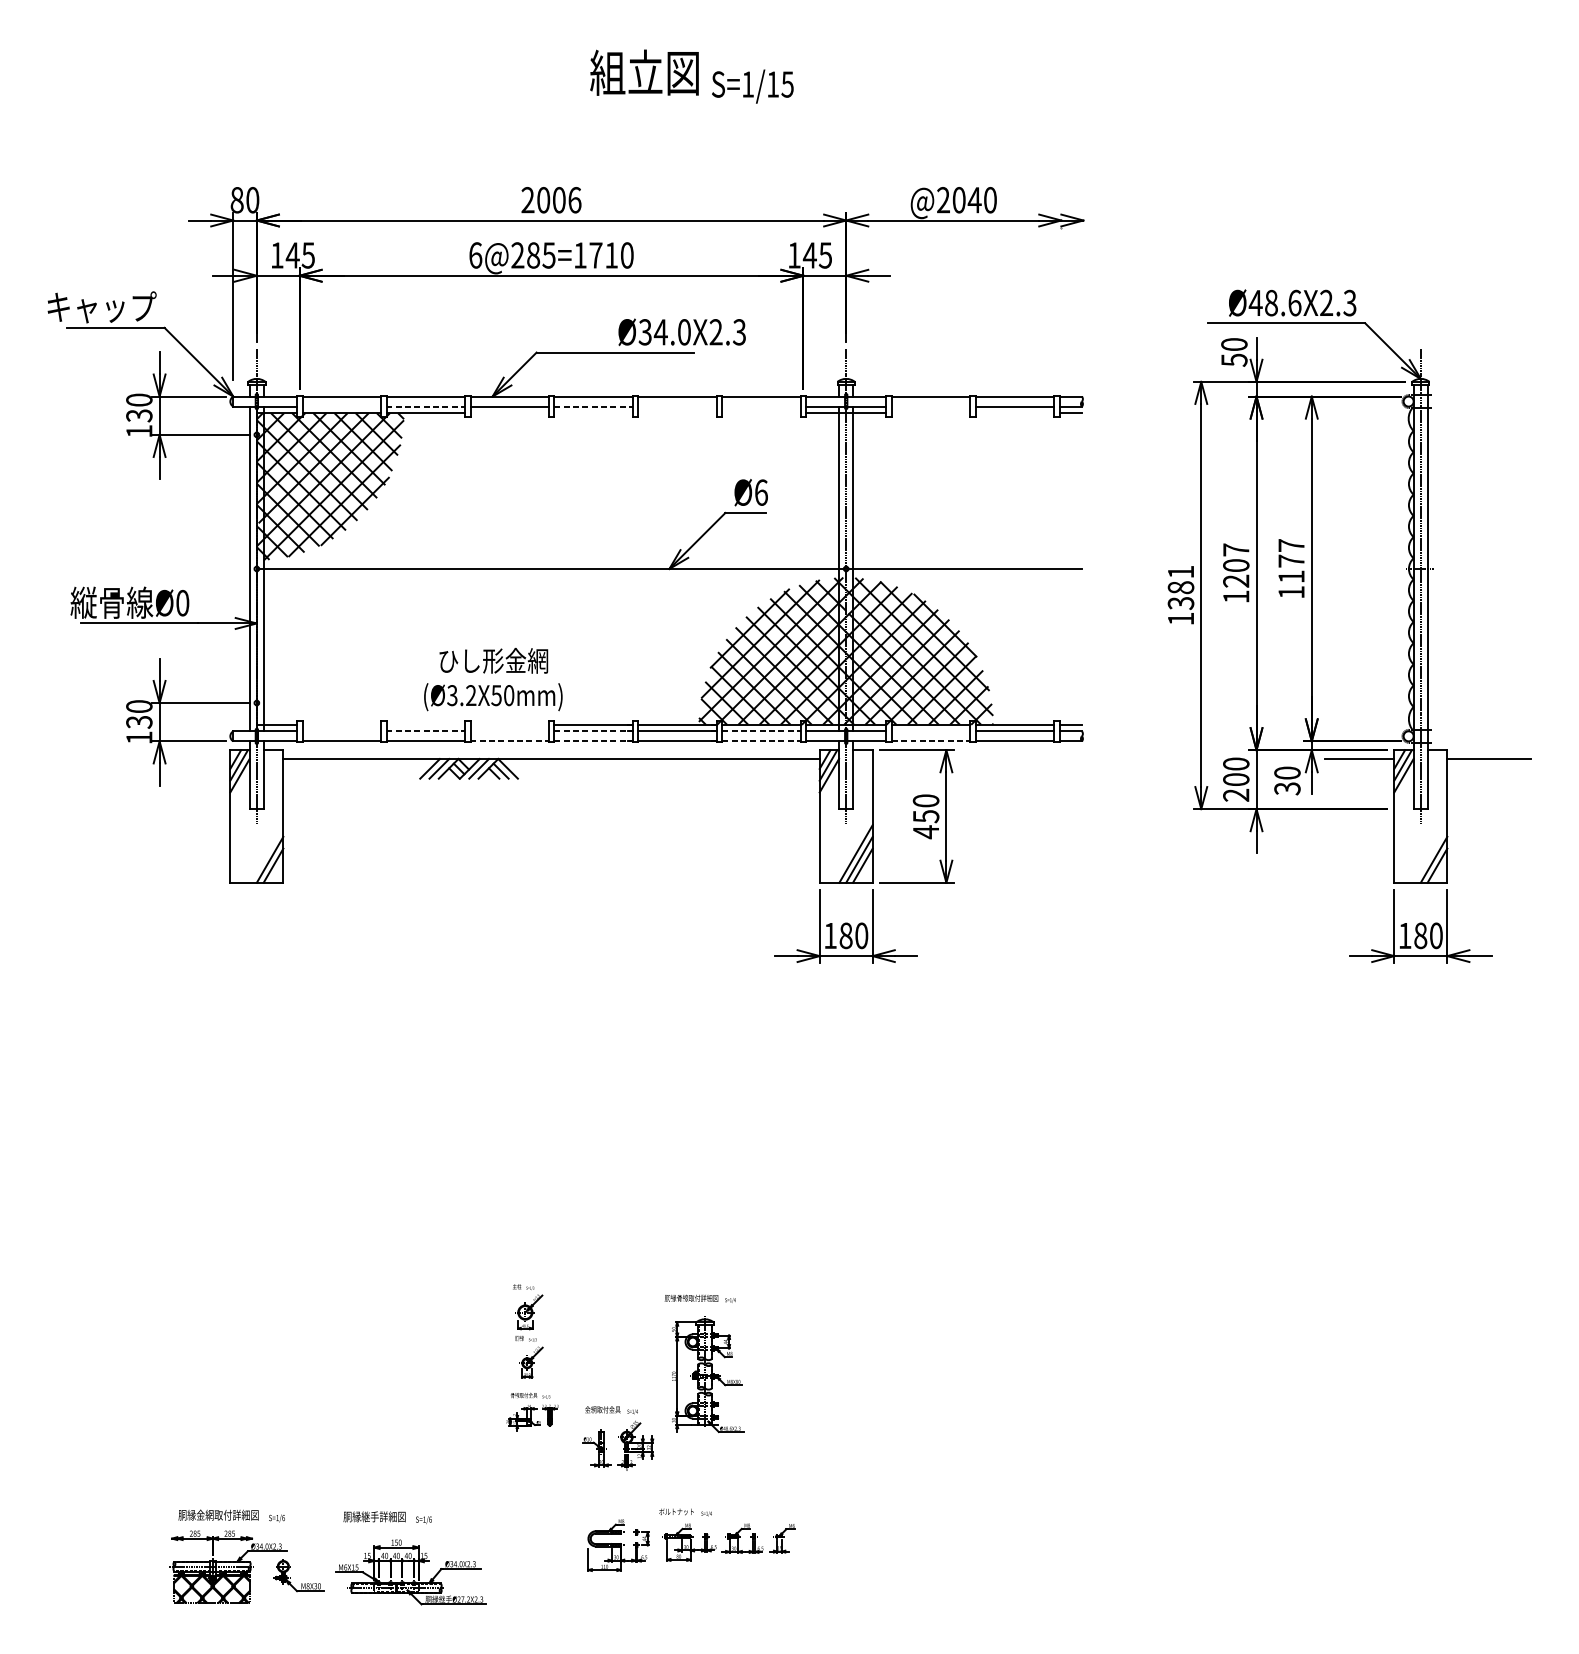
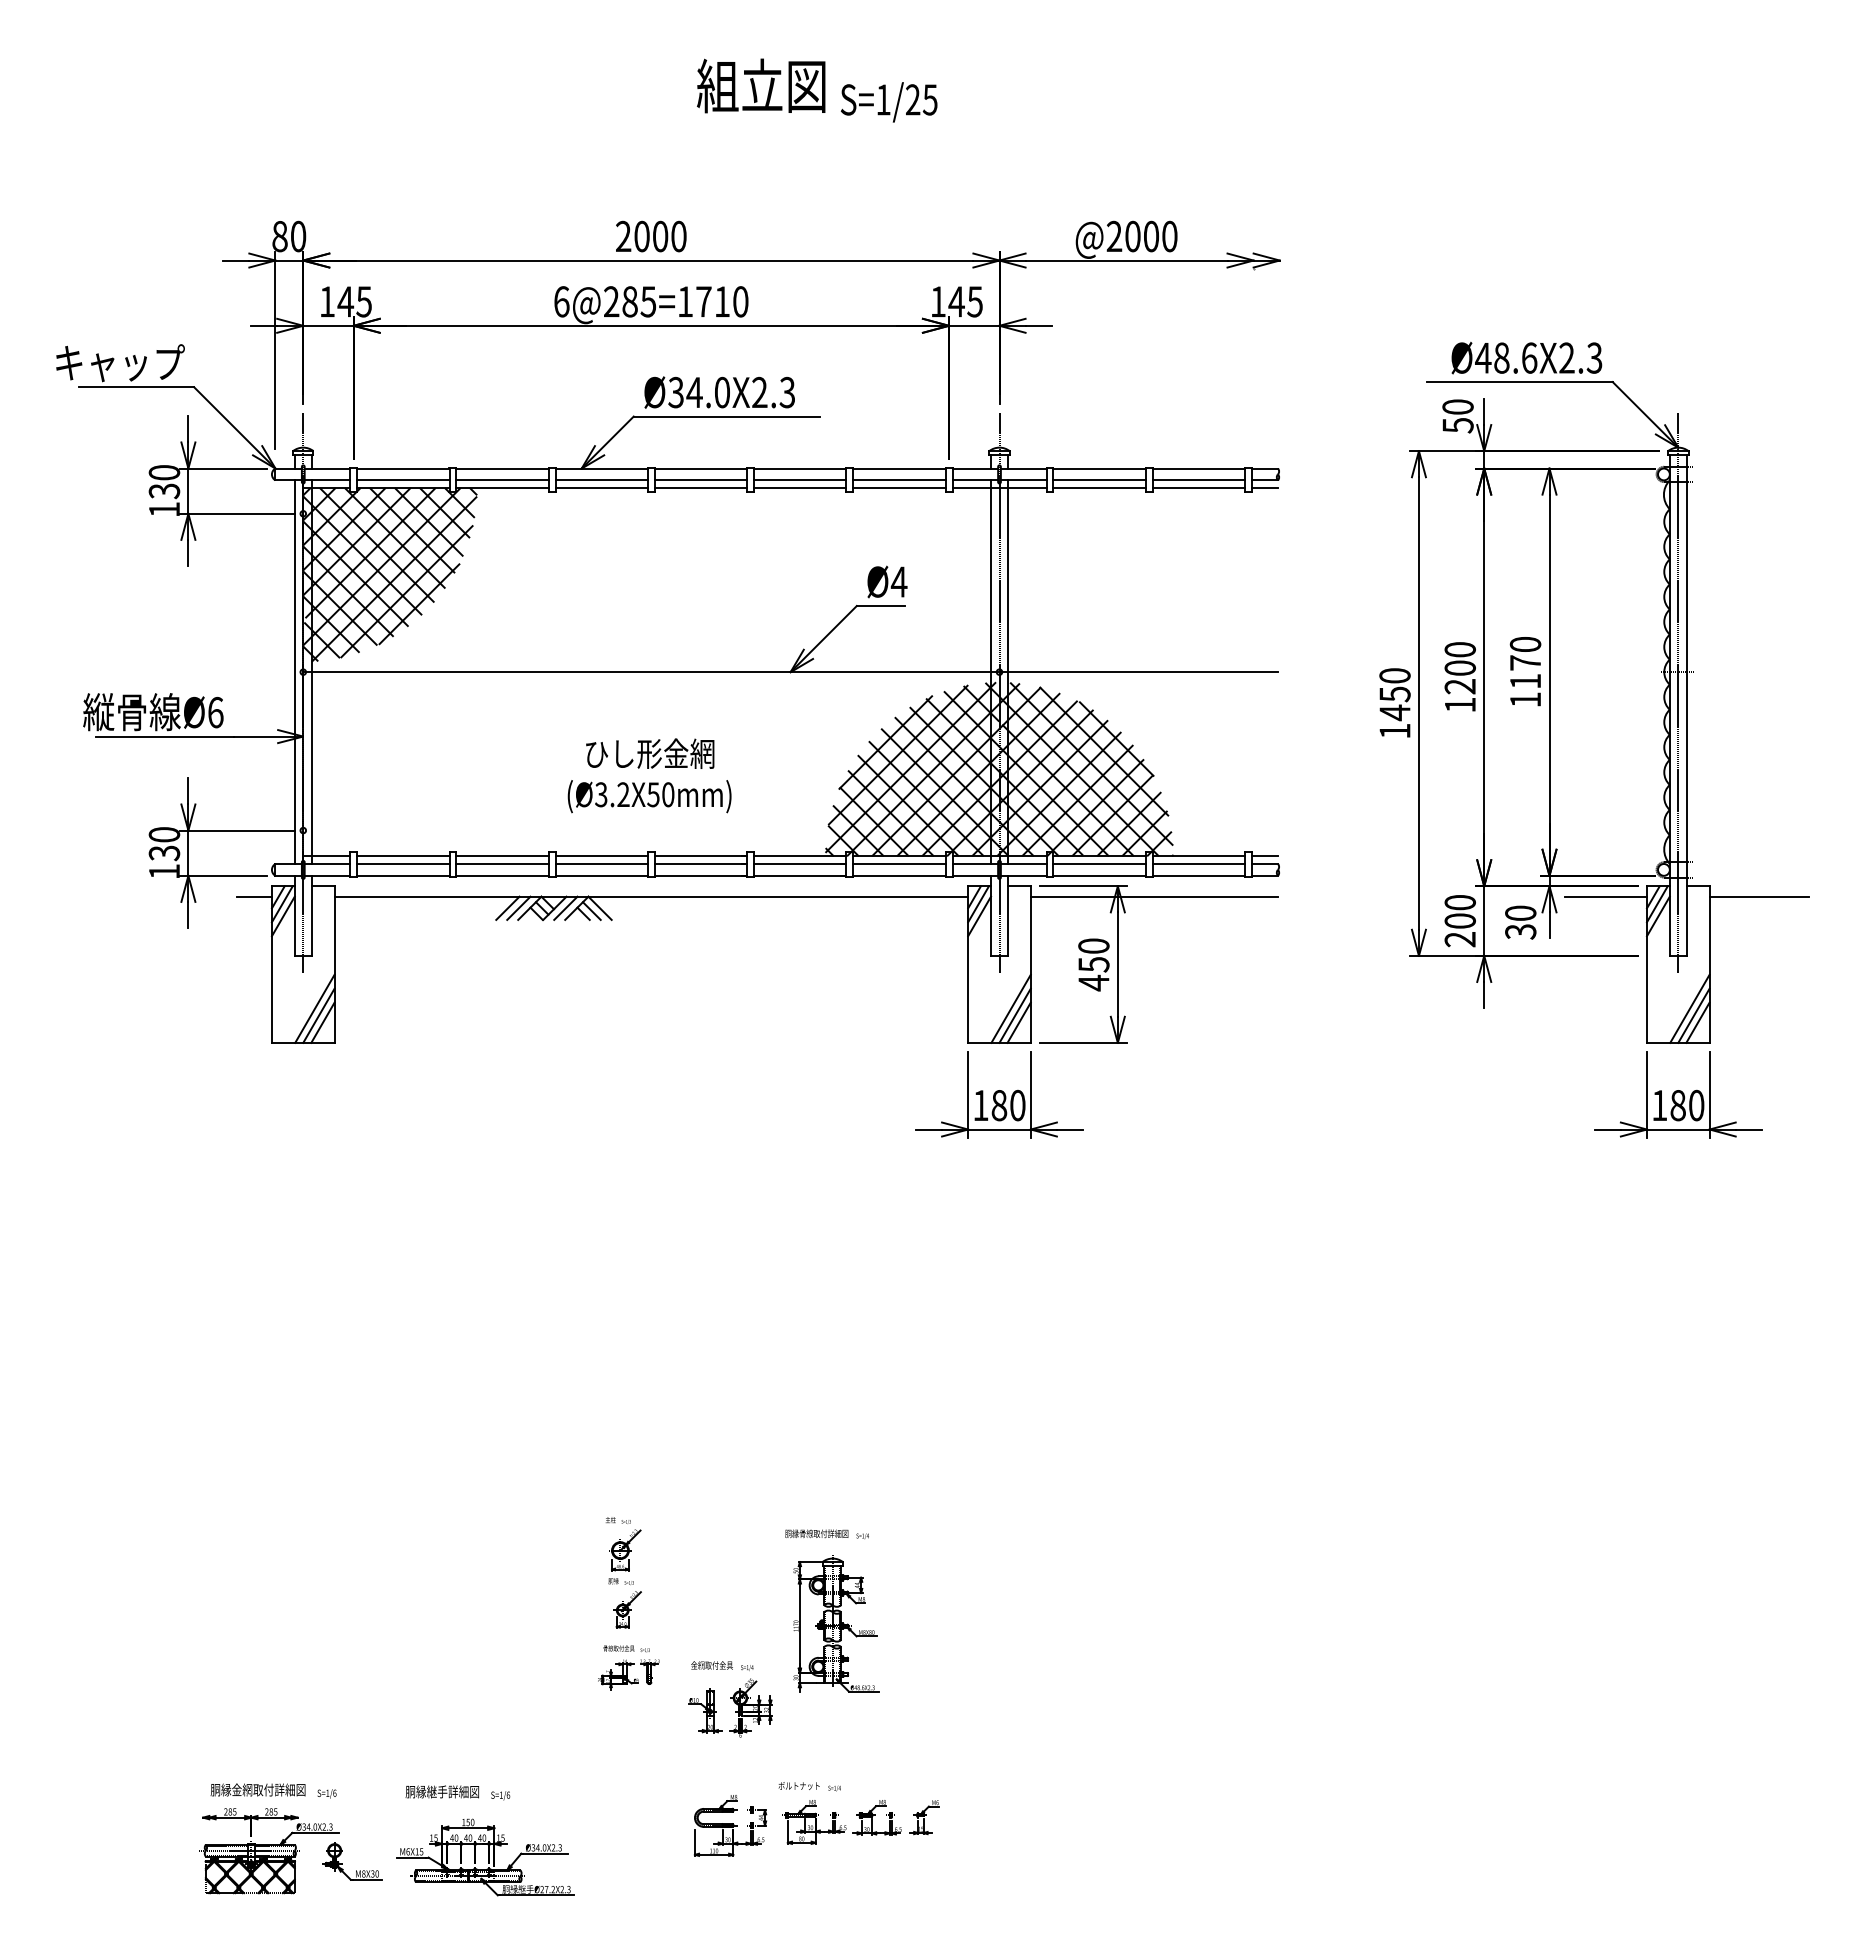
text: (773, 84) -> (913, 99), S=1/15 -> S=1/25
text: (574, 200) -> (678, 236), 2006 -> 2000
text: (974, 200) -> (1151, 236), @2040 -> @2000
text: (681, 332) -> (719, 392), moved
line: (341, 406) -> (403, 480), added
line: (426, 406) -> (503, 480), dashed -> solid
line: (593, 406) -> (701, 480), dashed -> solid
line: (677, 406) -> (800, 480), added
line: (761, 406) -> (899, 480), added
line: (930, 406) -> (1099, 480), added
line: (509, 413) -> (601, 488), added
line: (593, 413) -> (700, 488), added
line: (677, 413) -> (800, 488), added
line: (761, 413) -> (899, 488), added
line: (930, 413) -> (1099, 488), added
line: (1014, 413) -> (1198, 488), added
text: (760, 492) -> (898, 581), Ø6 -> Ø4
text: (1291, 545) -> (1525, 644), 1177 -> 1170
text: (1235, 549) -> (1459, 649), 1207 -> 1200
text: (1180, 587) -> (1394, 694), 1381 -> 1450
text: (182, 603) -> (215, 712), Ø0 -> Ø6
text: (493, 679) -> (649, 775), moved
line: (341, 724) -> (403, 856), added
line: (425, 724) -> (502, 856), added
line: (509, 724) -> (601, 856), added
line: (341, 730) -> (403, 863), added
line: (426, 730) -> (503, 863), dashed -> solid
line: (509, 730) -> (601, 863), added
line: (593, 730) -> (701, 863), dashed -> solid
line: (761, 730) -> (899, 863), dashed -> solid
line: (930, 730) -> (1099, 863), added
line: (510, 741) -> (602, 875), dashed -> solid
line: (593, 741) -> (701, 875), dashed -> solid
line: (761, 741) -> (899, 875), dashed -> solid
line: (931, 741) -> (1100, 875), dashed -> solid
line: (215, 758) -> (254, 896), added
line: (976, 758) -> (1153, 896), added
line: (266, 853) -> (314, 1008), added
line: (1430, 853) -> (1689, 1008), added

